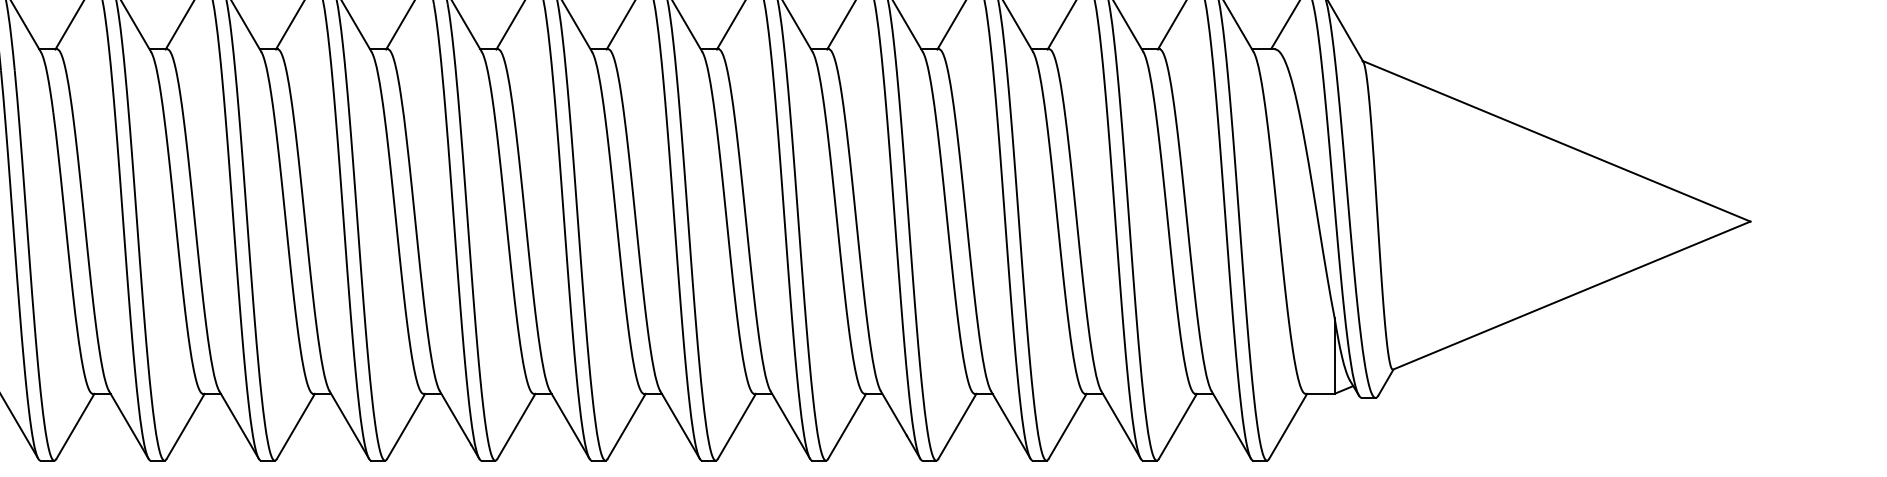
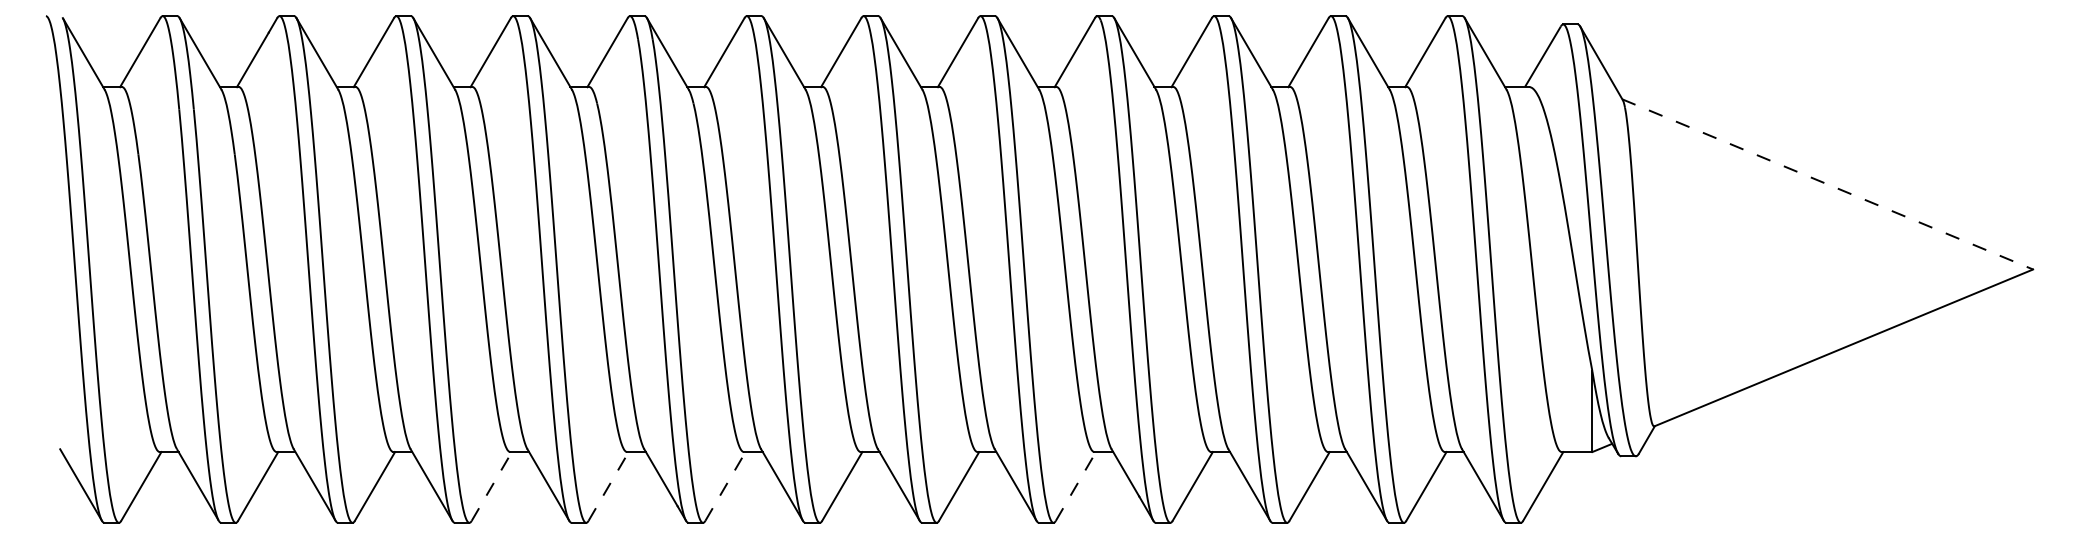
line: (1556, 141) -> (1827, 184), solid -> dashed
line: (295, 426) -> (491, 486), solid -> dashed
line: (406, 426) -> (608, 486), solid -> dashed
line: (516, 426) -> (725, 486), solid -> dashed
line: (846, 426) -> (1075, 486), solid -> dashed

